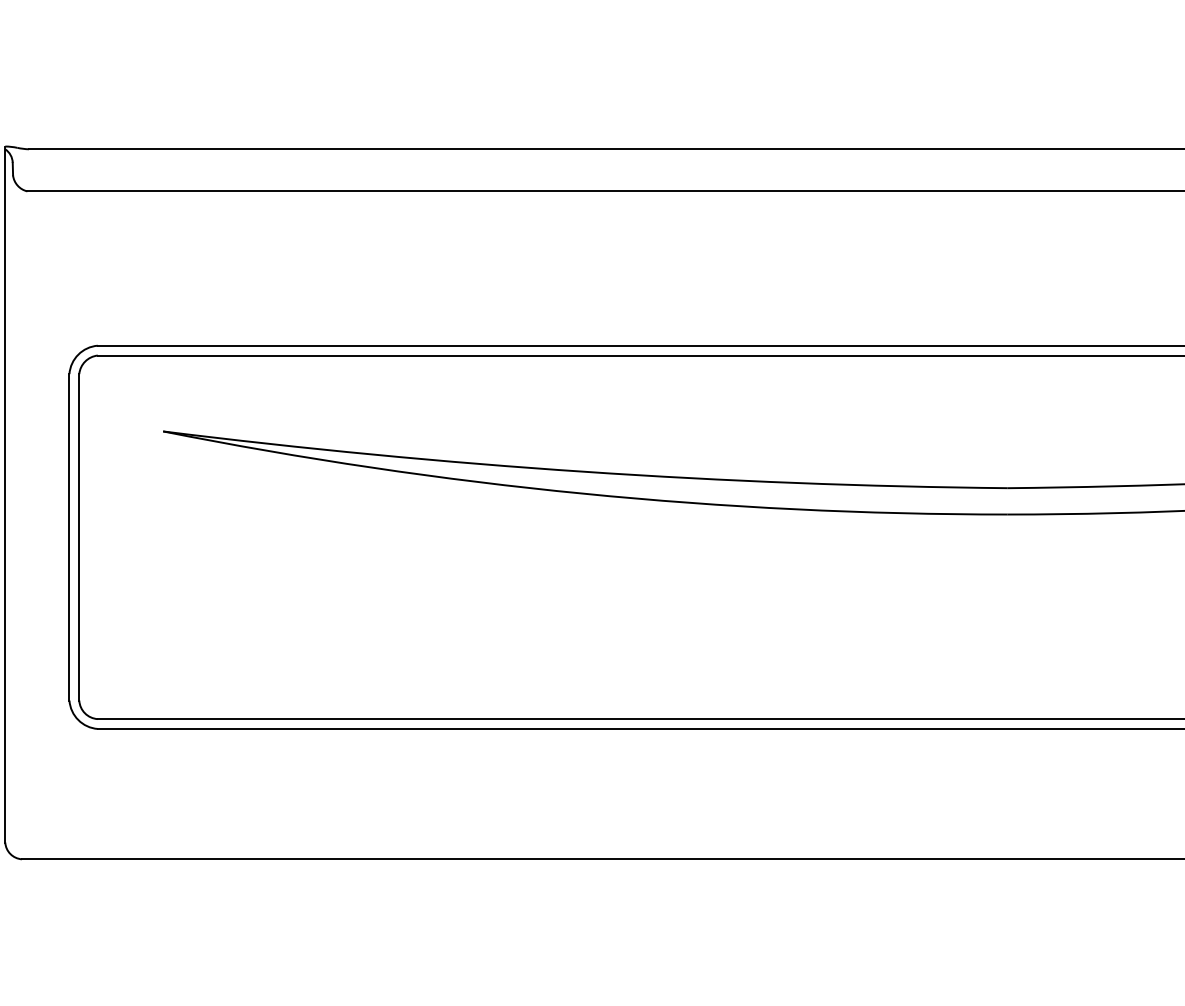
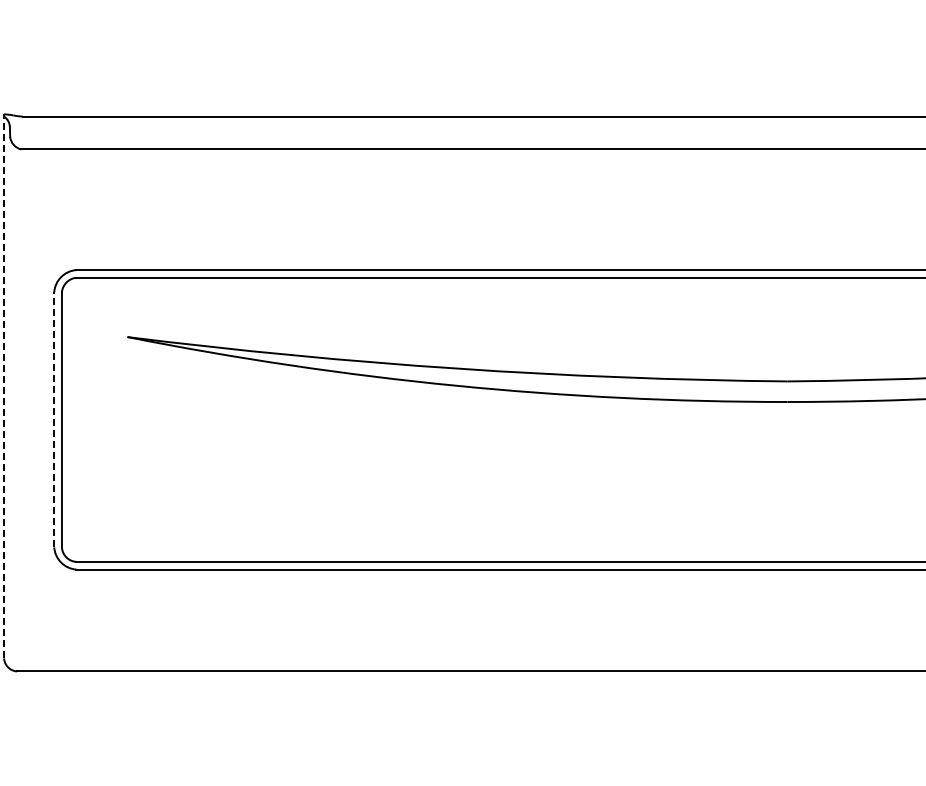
line: (5, 494) -> (4, 386), solid -> dashed
line: (69, 536) -> (54, 419), solid -> dashed

